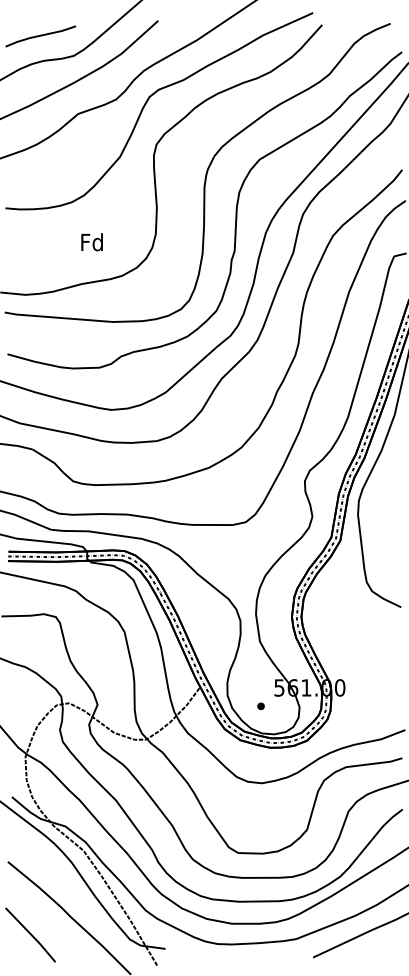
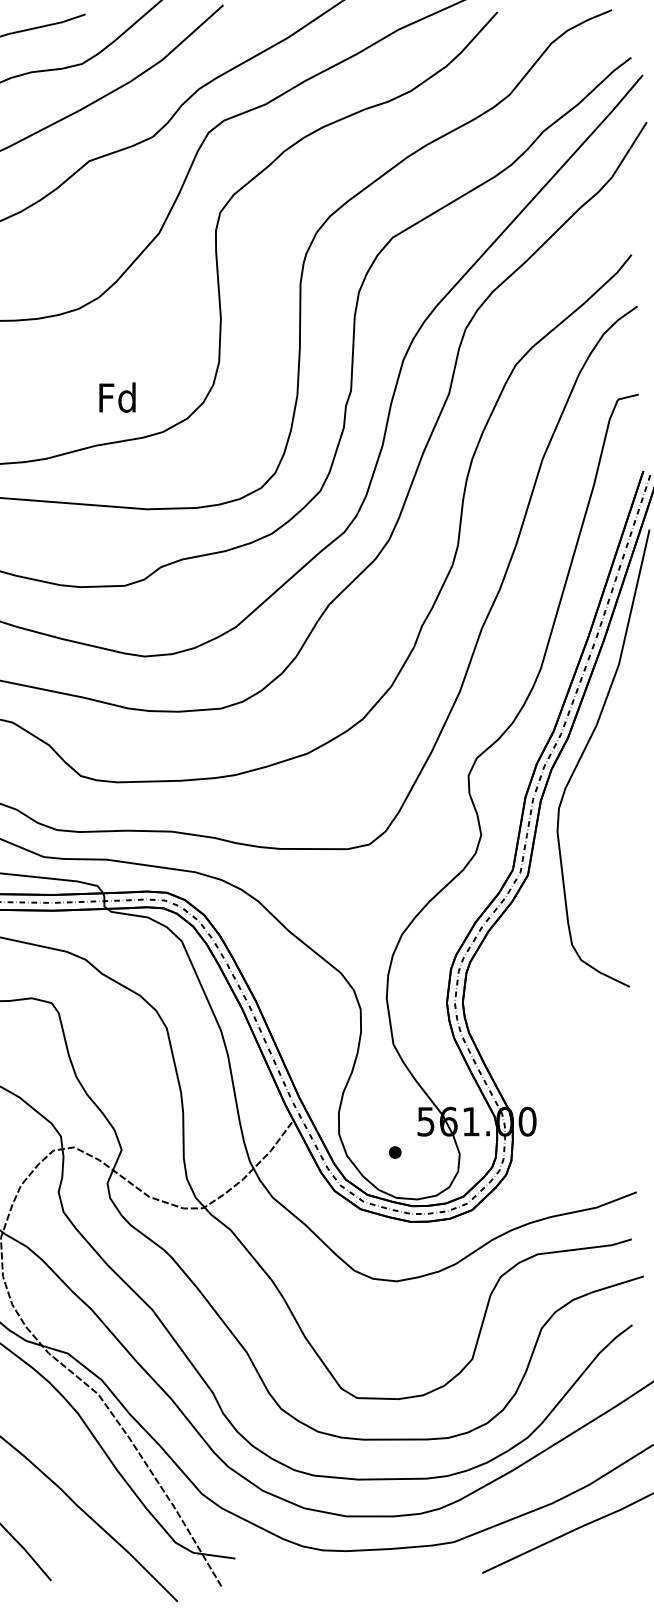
text: (91, 242) -> (116, 398), moved

